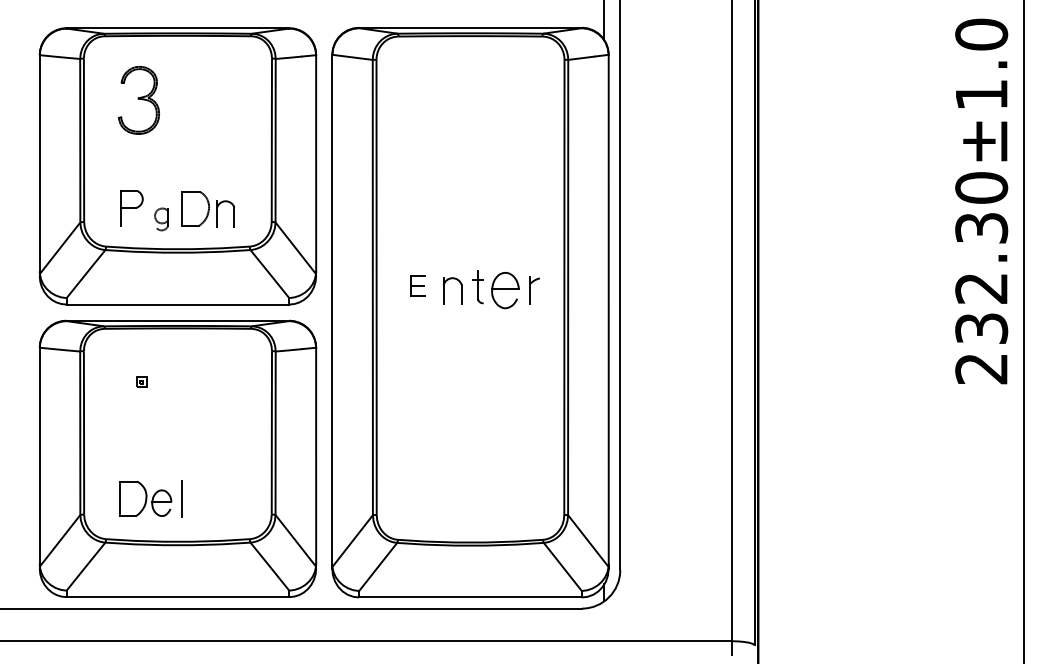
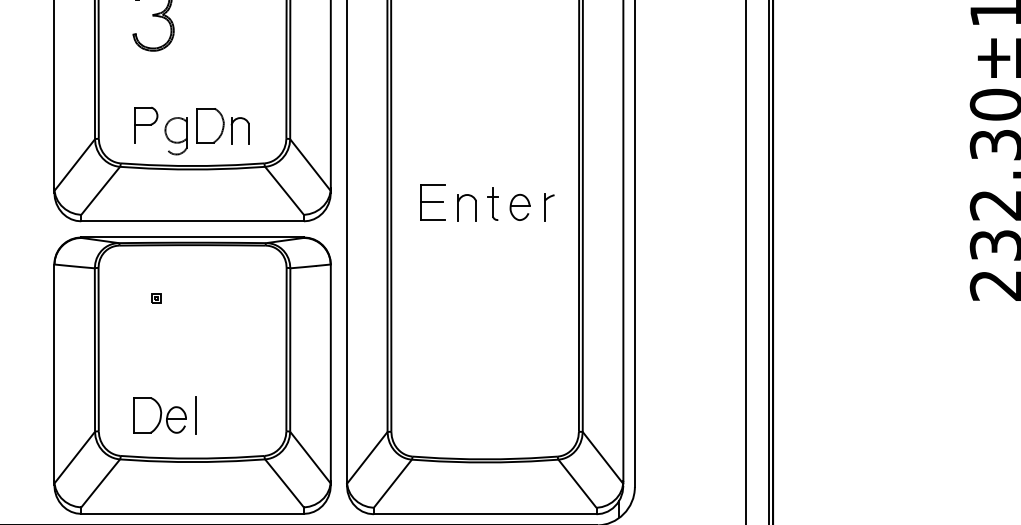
part: (161, 219) -> (176, 136), size x1.67
part: (417, 285) -> (432, 202), size x1.67
part: (505, 290) -> (520, 207), size x0.71

